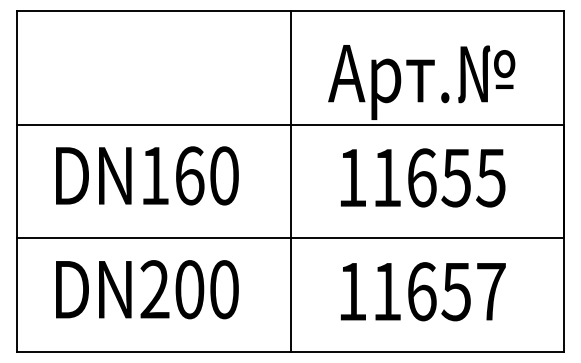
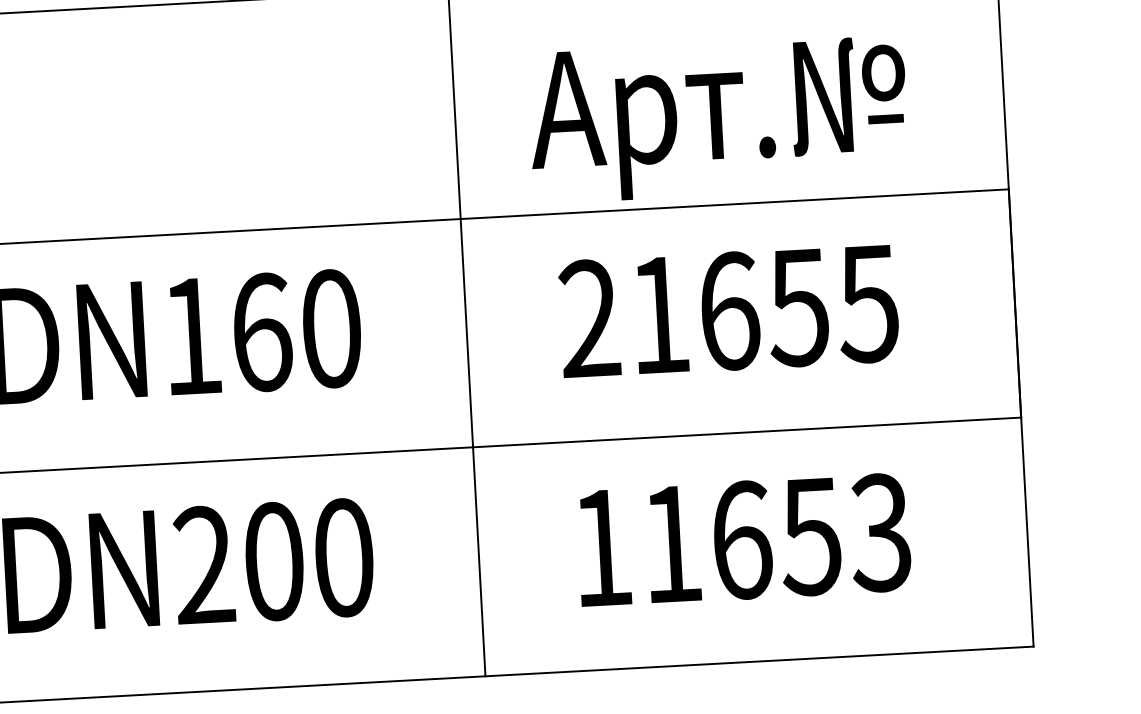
text: (352, 177) -> (589, 318), 11655 -> 21655
text: (490, 291) -> (879, 532), 11657 -> 11653

